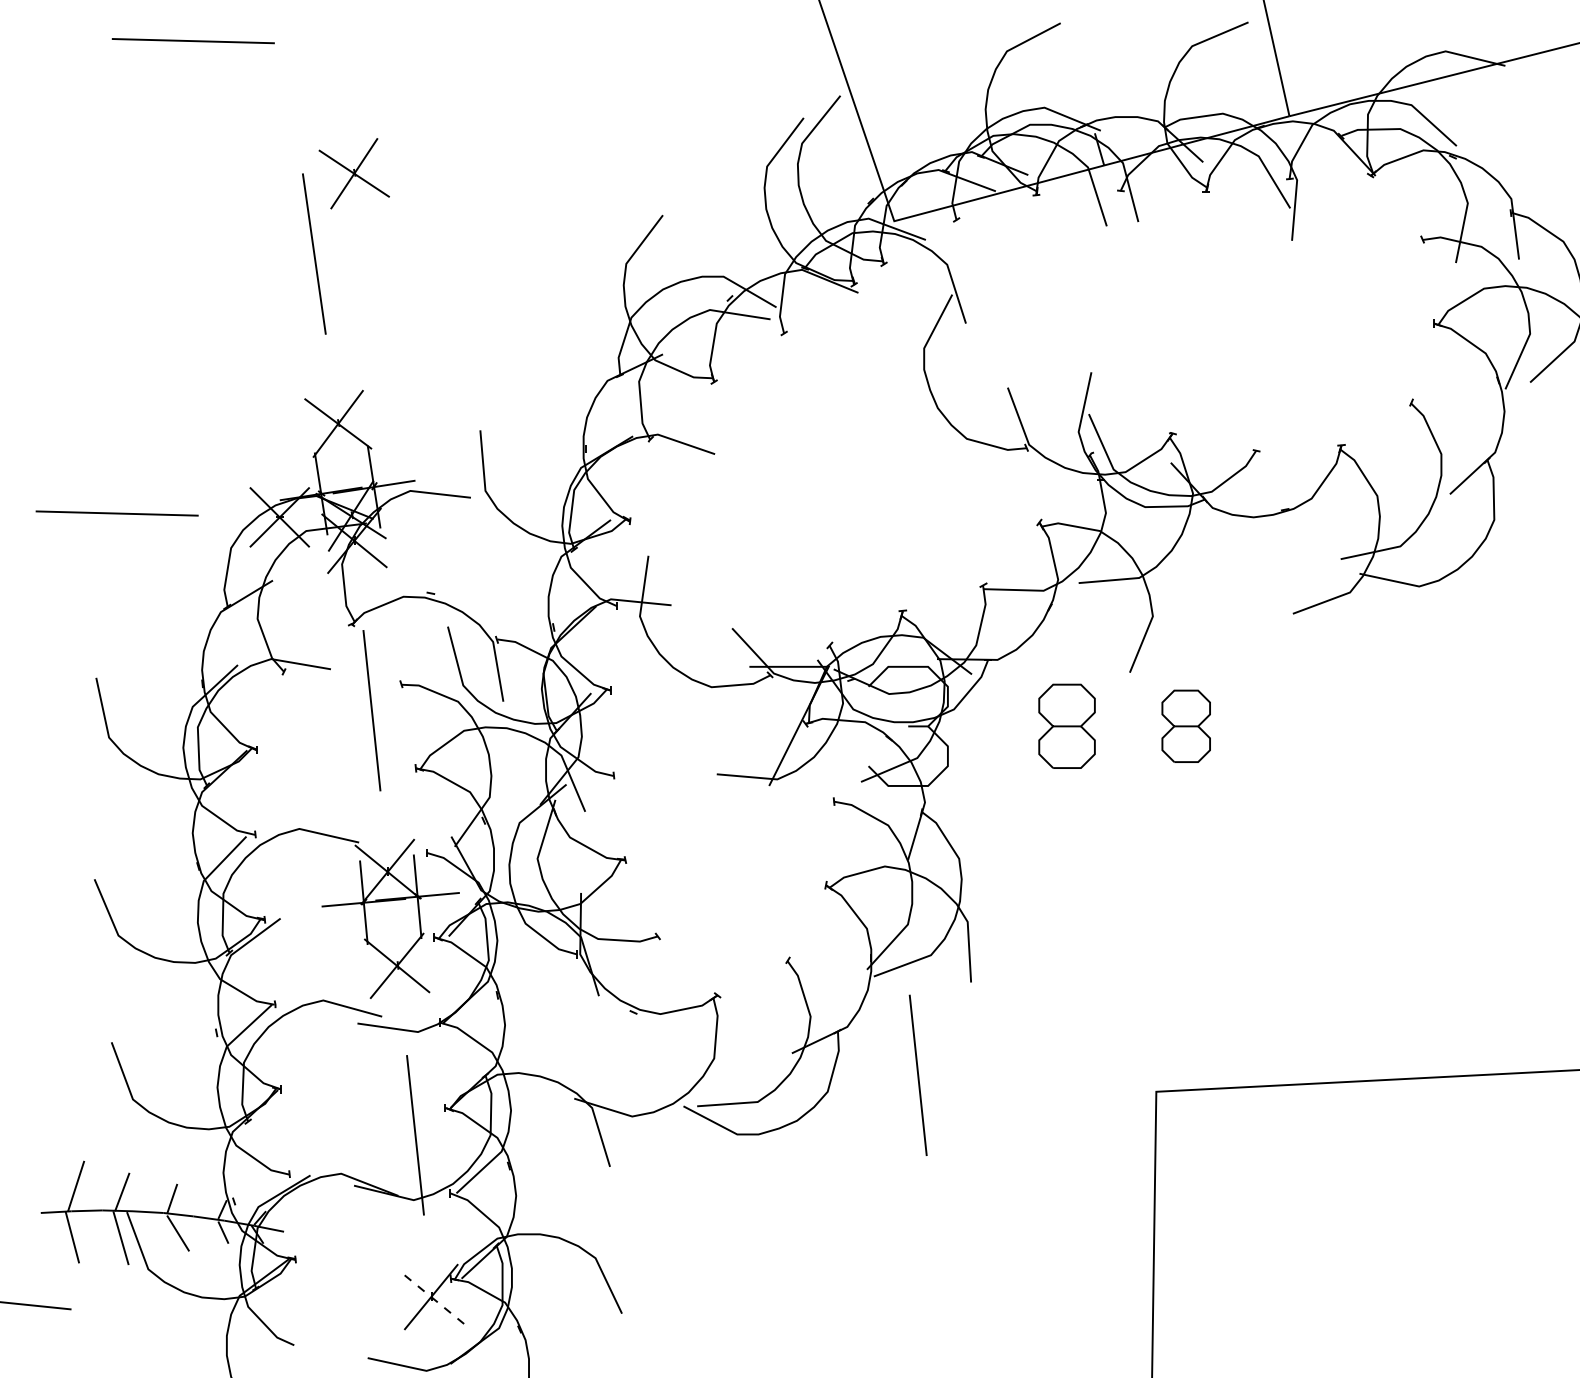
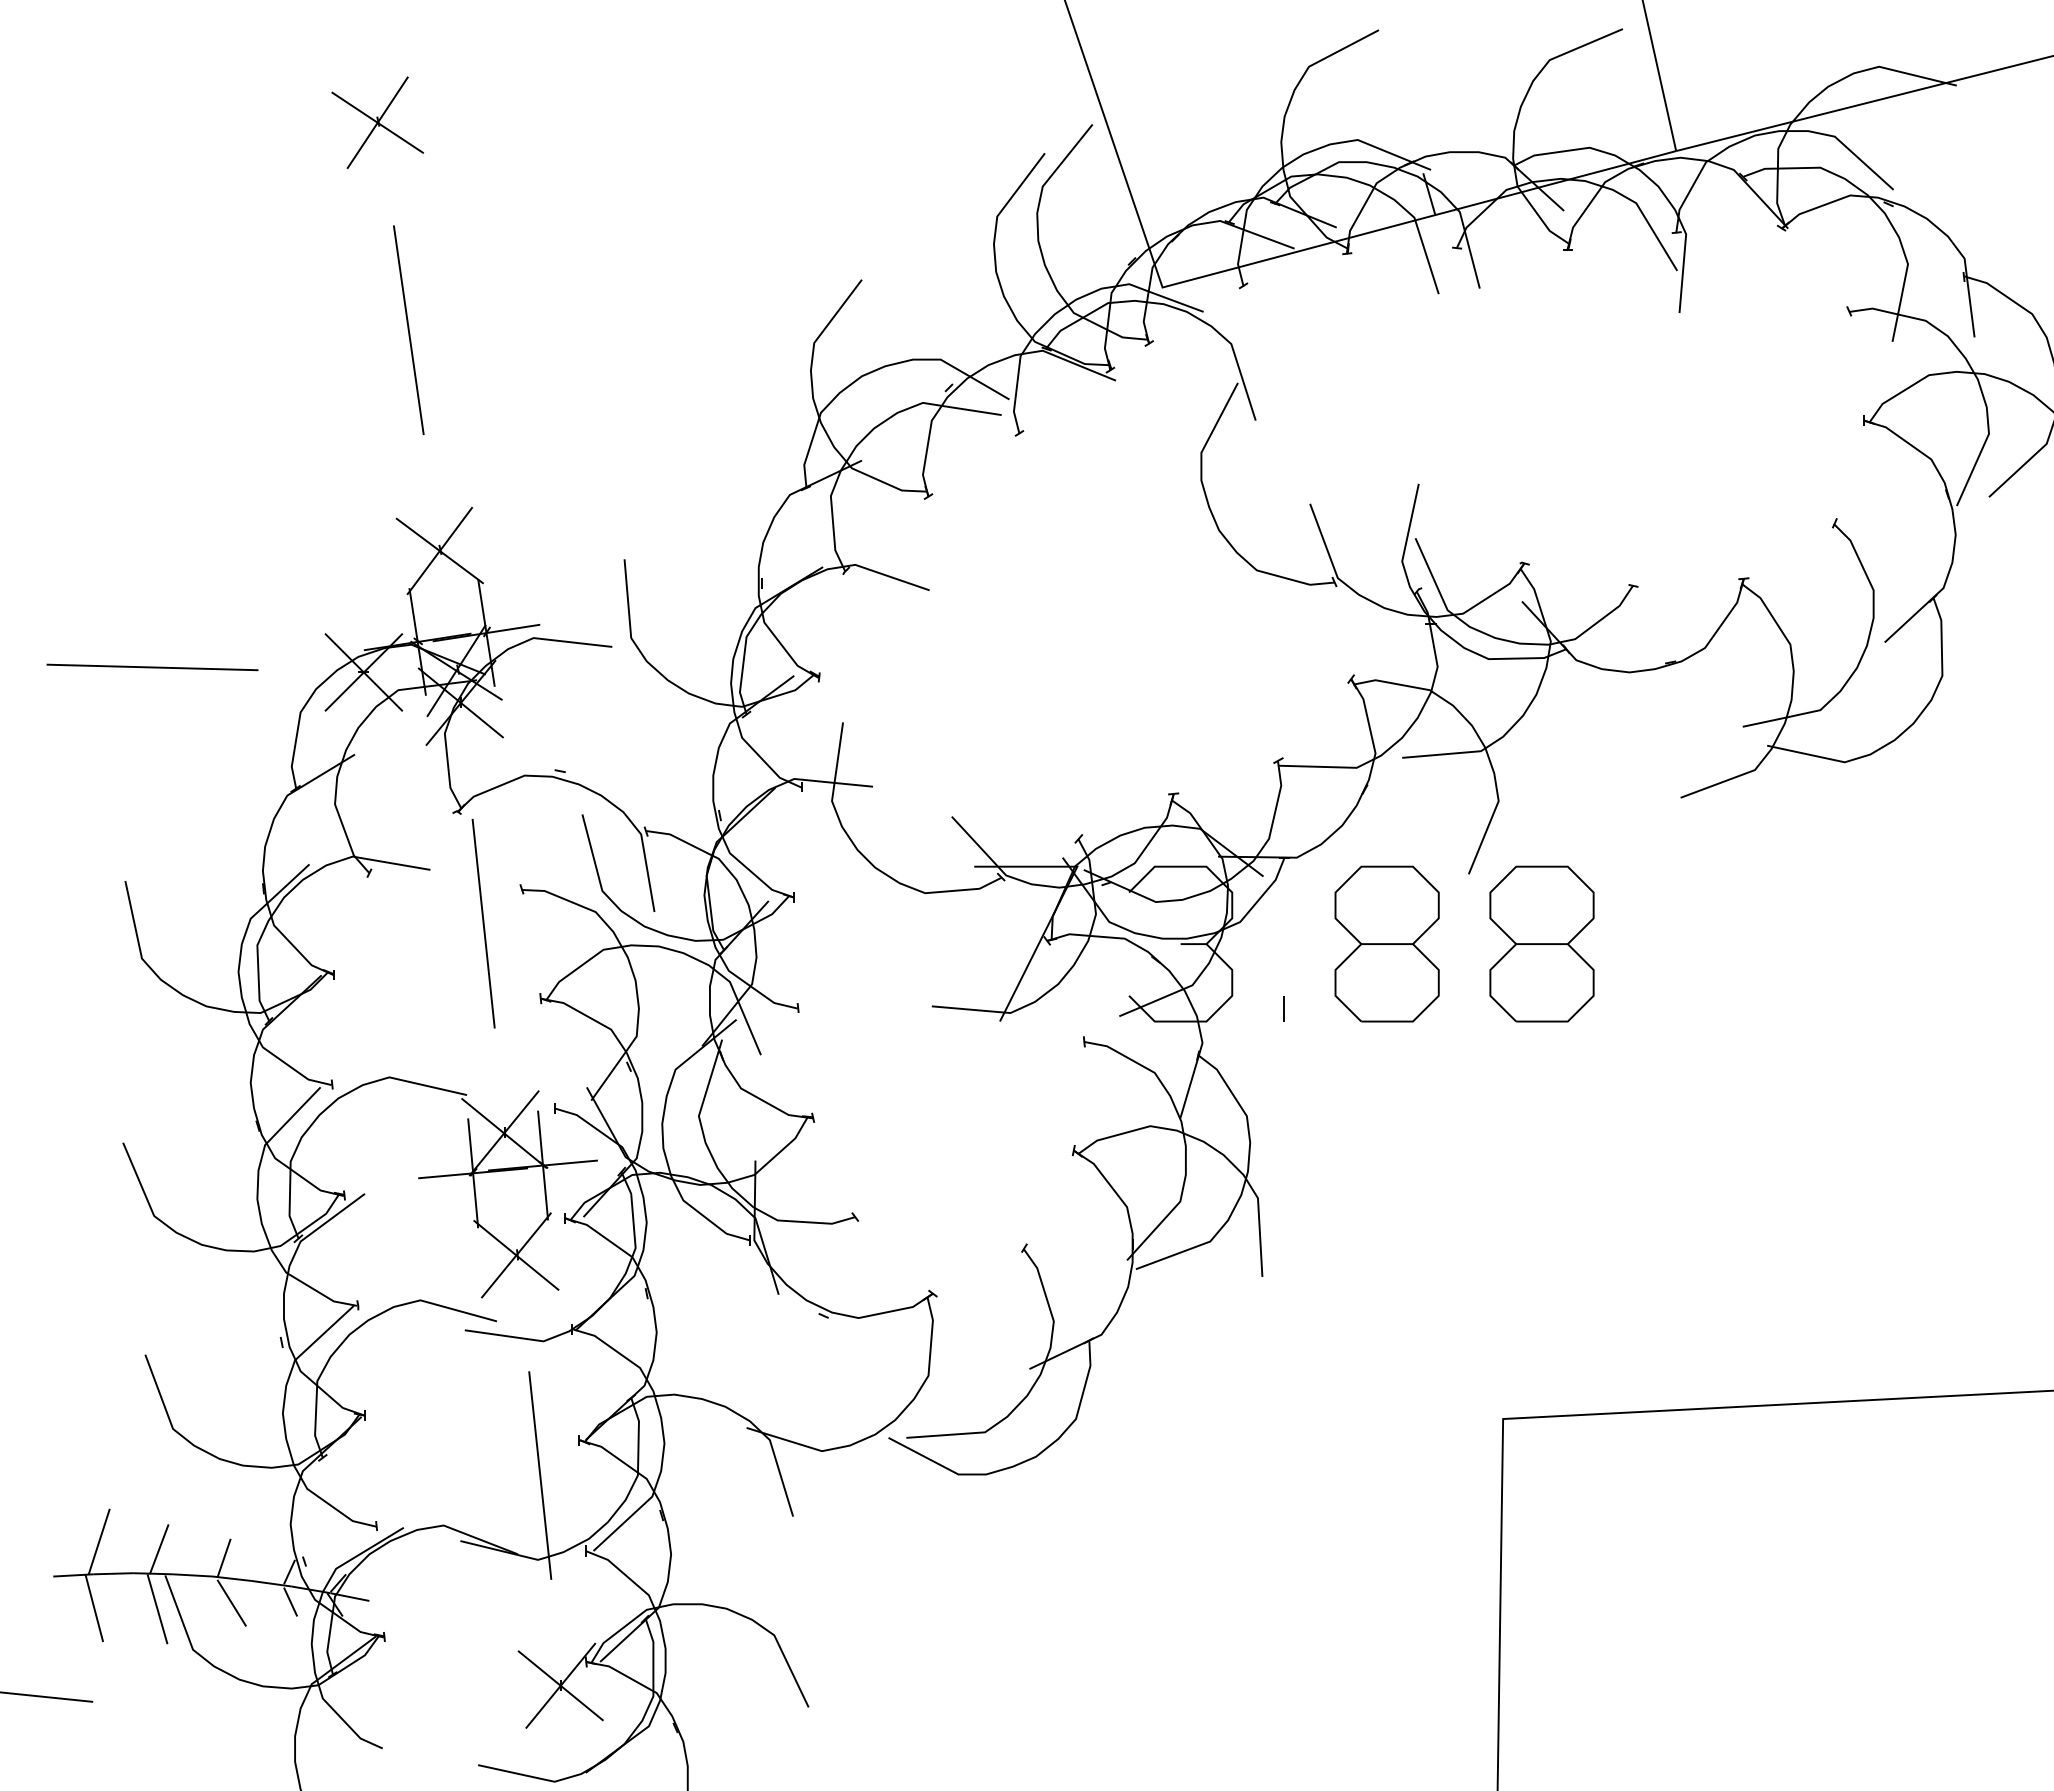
line: (193, 41) -> (251, 53), removed
part: (354, 173) -> (377, 122), moved
part: (1066, 725) -> (1386, 943), size x1.43
part: (1185, 725) -> (1541, 943), size x1.67
line: (987, 775) -> (1283, 1008), added
line: (918, 1075) -> (1193, 1397), removed
line: (431, 1296) -> (560, 1685), dashed -> solid

